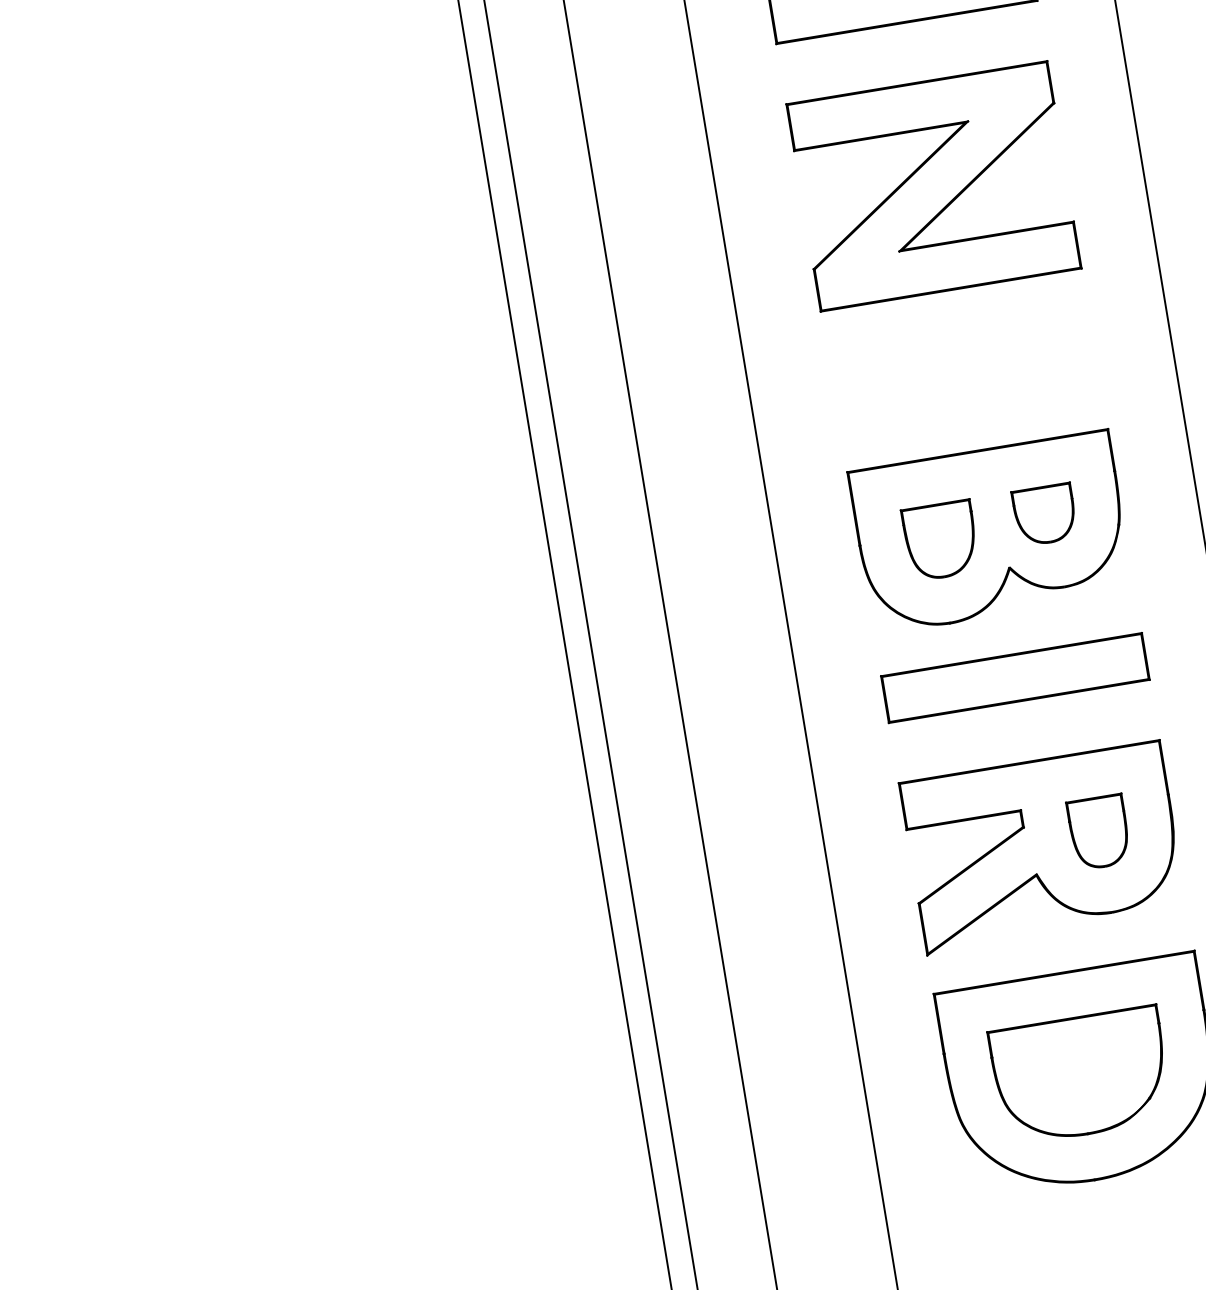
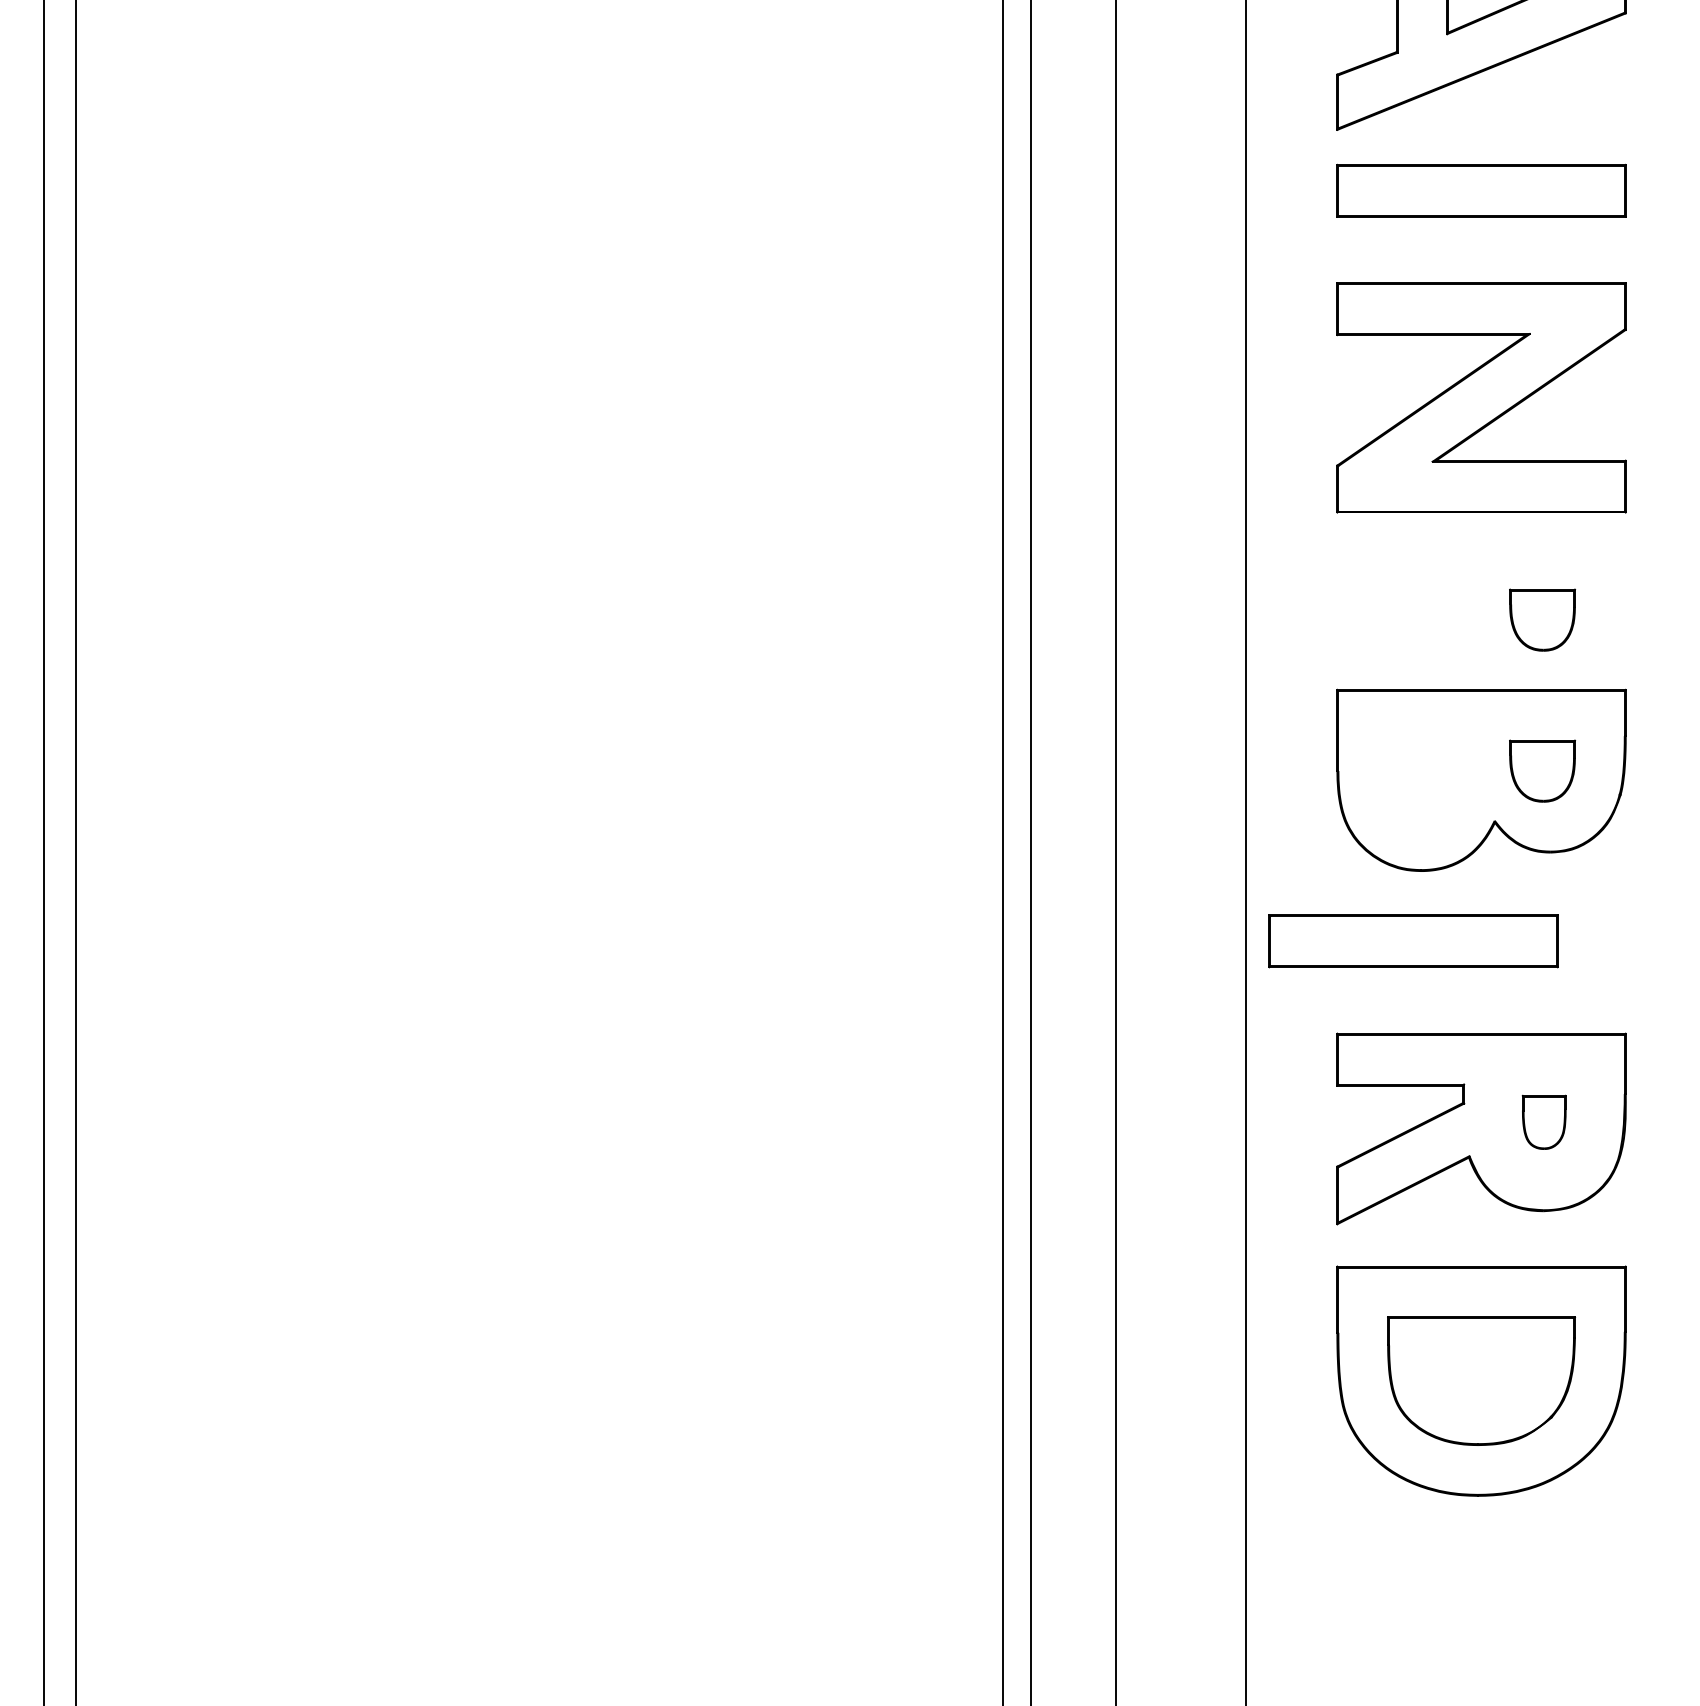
part: (1022, 377) -> (1542, 619), added
part: (941, 540) -> (1426, 780), removed
part: (1015, 678) -> (1413, 941), moved
part: (1098, 832) -> (1543, 1122), size x0.7

